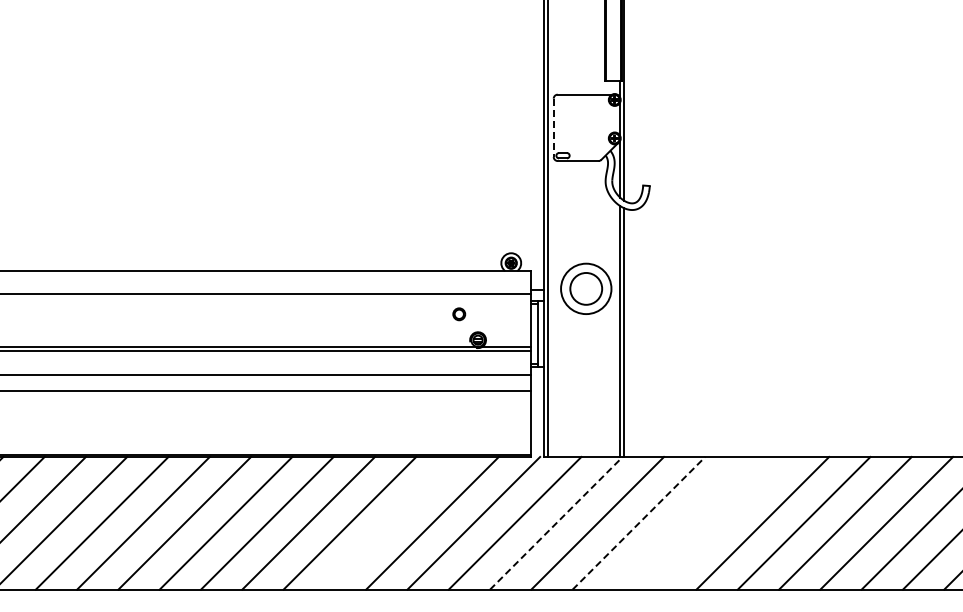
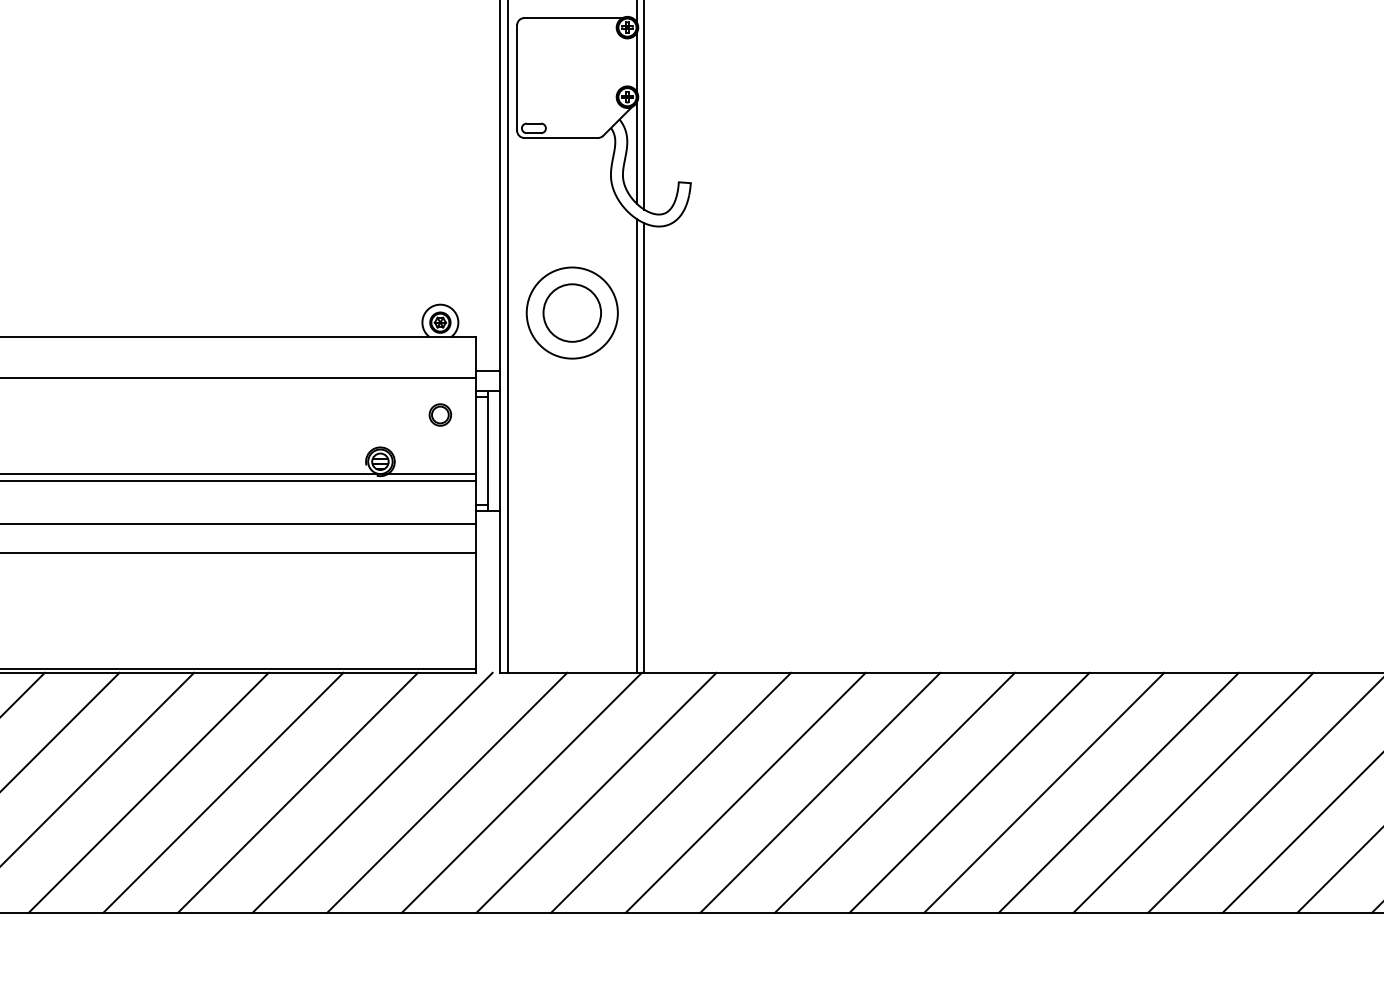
line: (553, 128) -> (516, 79), dashed -> solid
part: (586, 288) -> (572, 312), moved
part: (459, 314) -> (440, 415), moved
line: (390, 522) -> (222, 791), added
line: (679, 522) -> (744, 791), added
line: (721, 522) -> (820, 791), added
line: (556, 523) -> (522, 793), dashed -> solid
line: (638, 523) -> (670, 793), dashed -> solid

